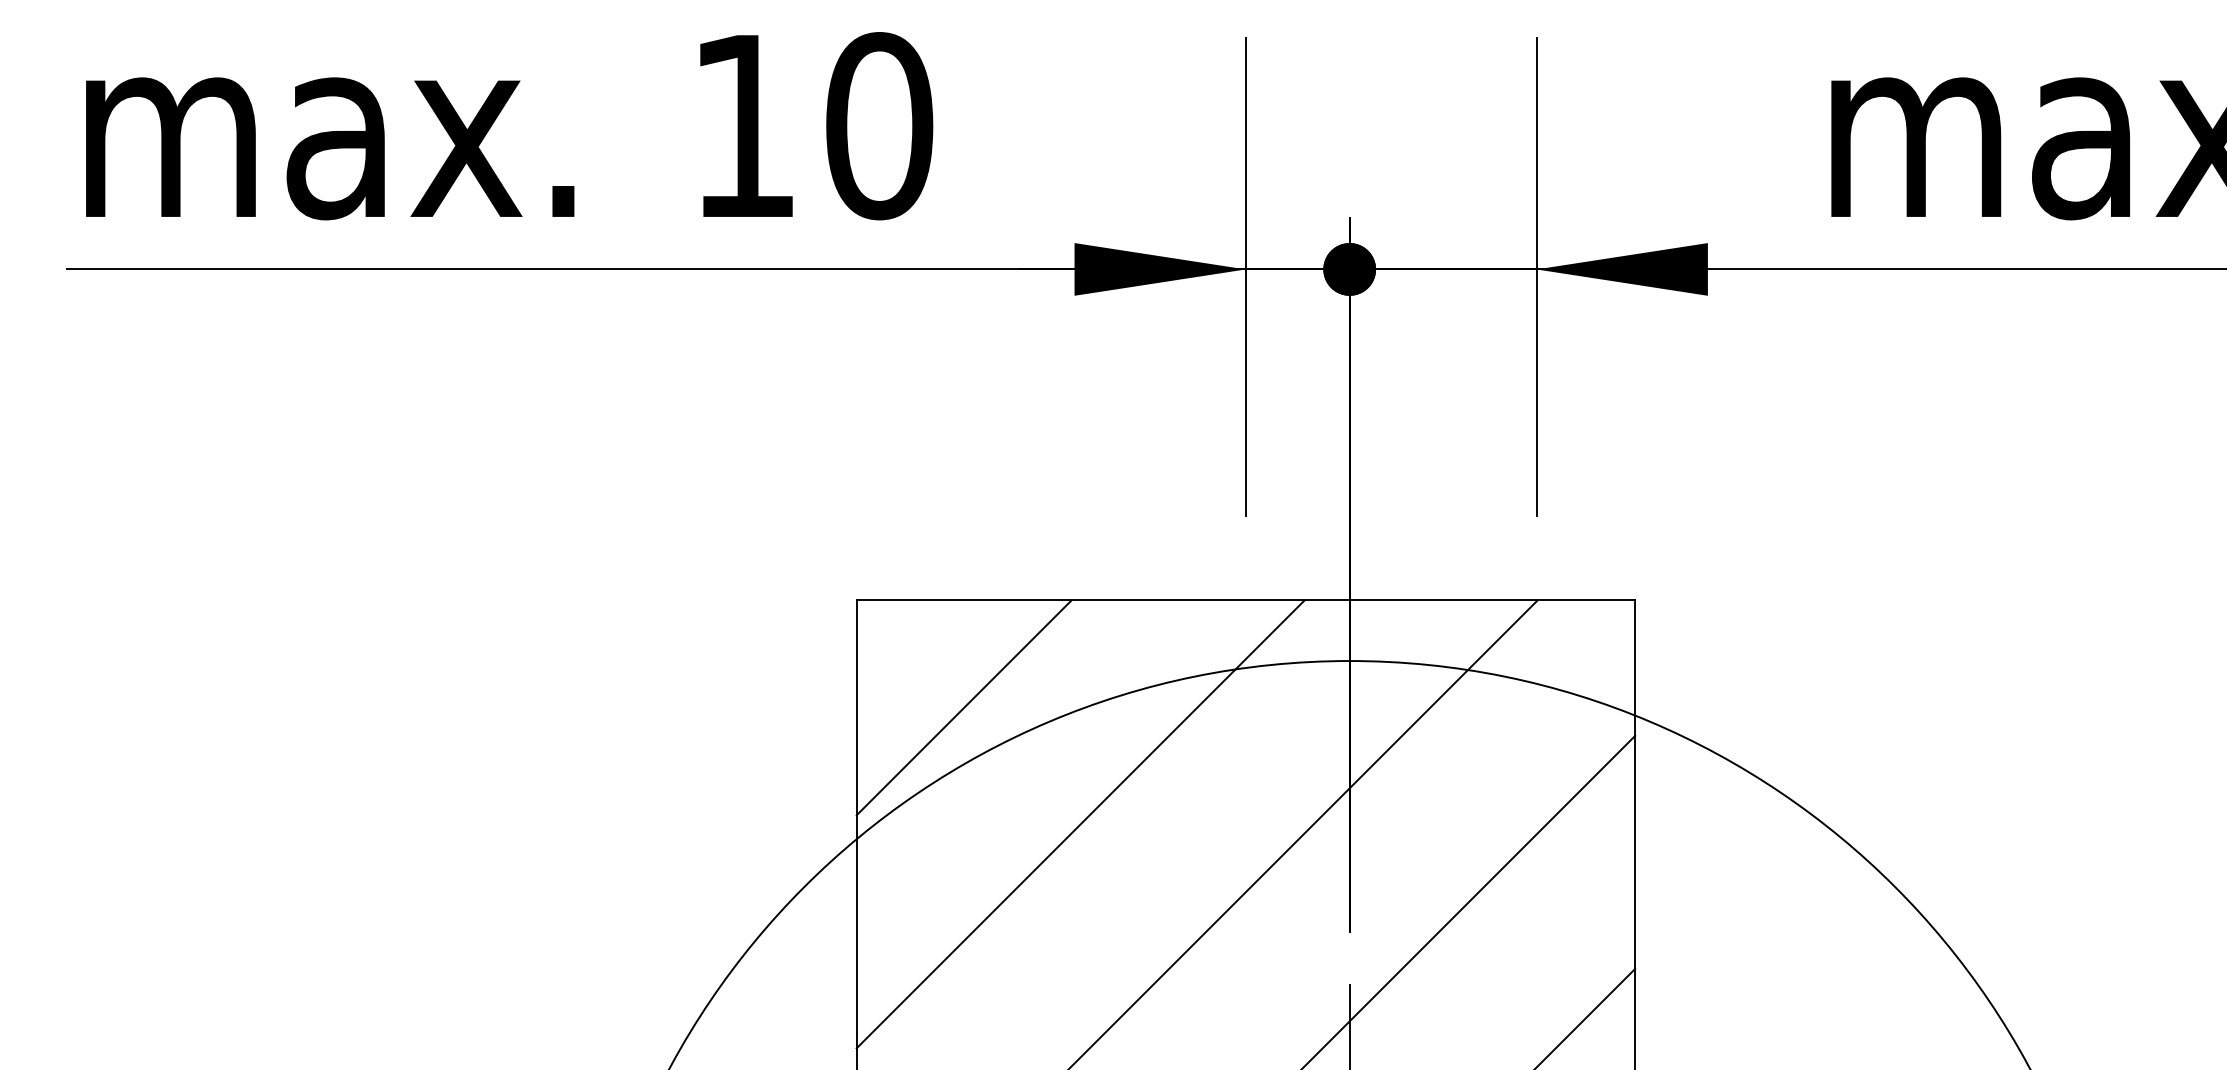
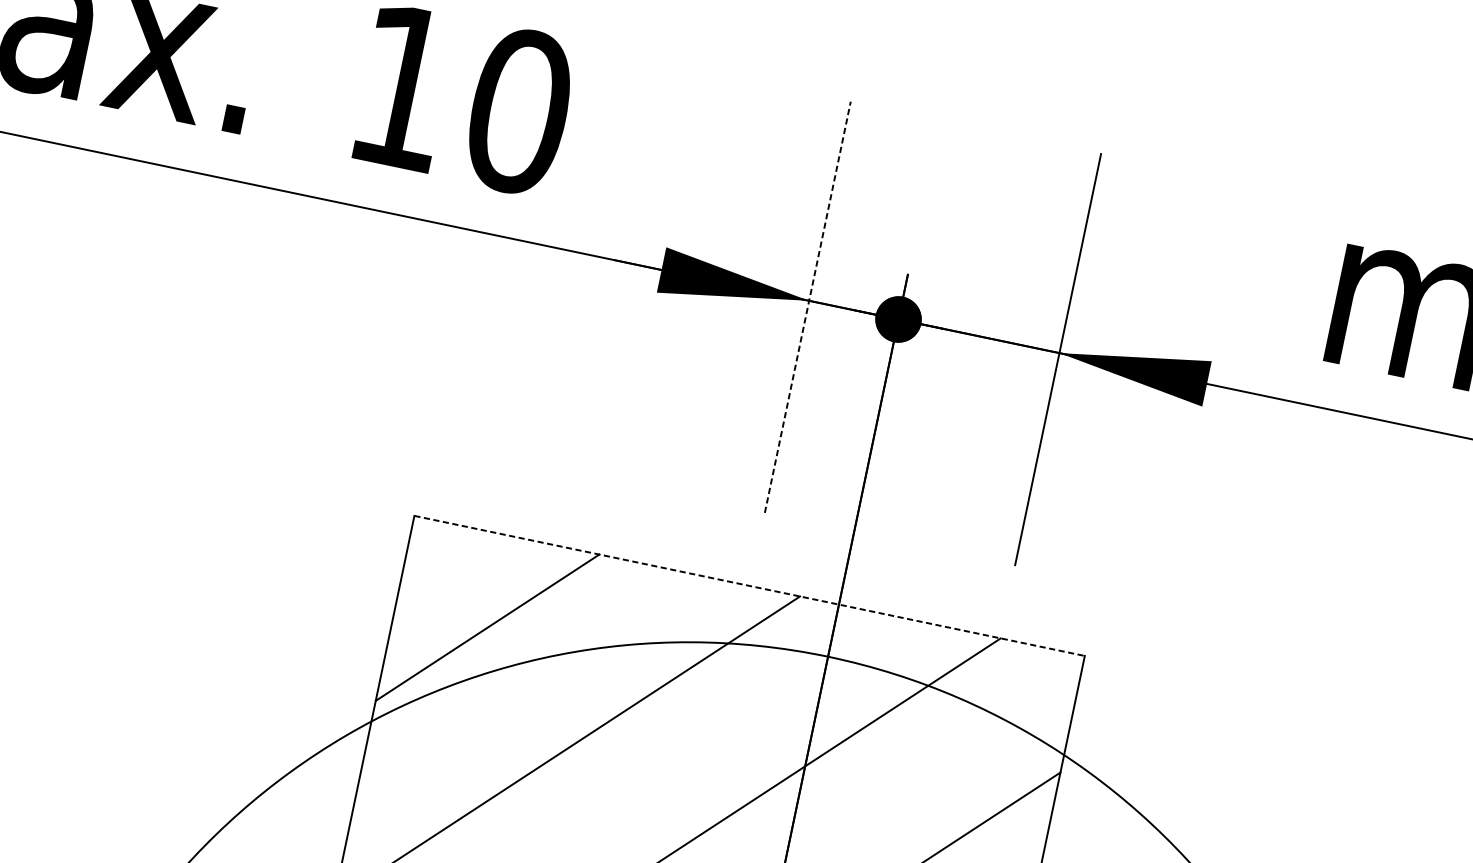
line: (1245, 276) -> (807, 306), solid -> dashed
line: (1246, 600) -> (750, 586), solid -> dashed

